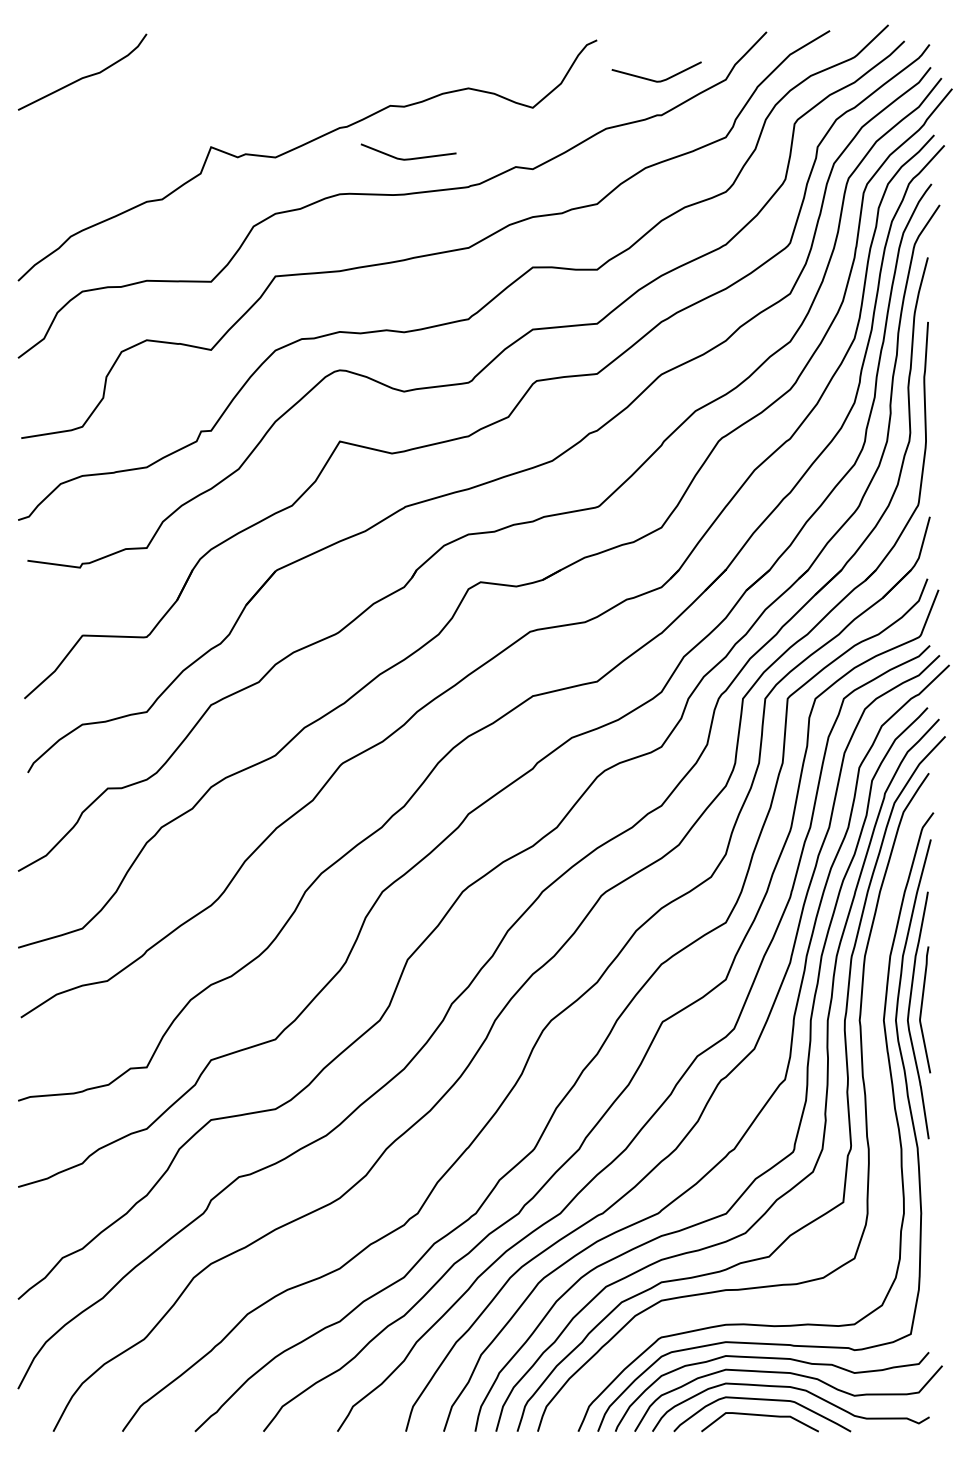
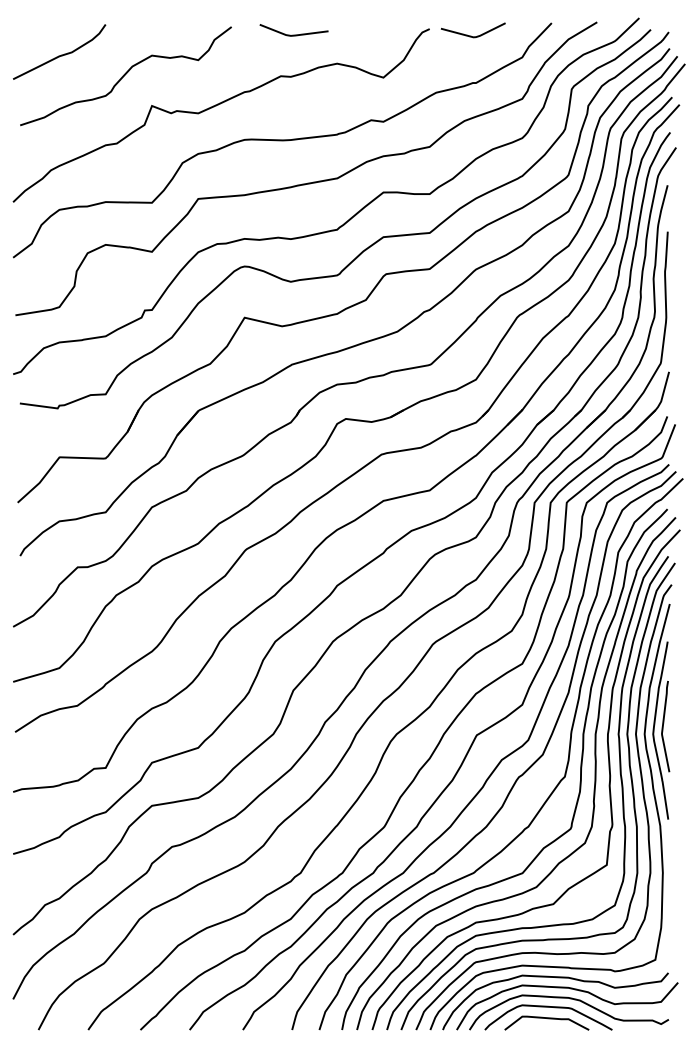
line: (653, 79) -> (470, 35), moved
curve: (174, 104) -> (125, 75), added
line: (408, 158) -> (294, 34), moved
curve: (877, 1090) -> (631, 784), added

